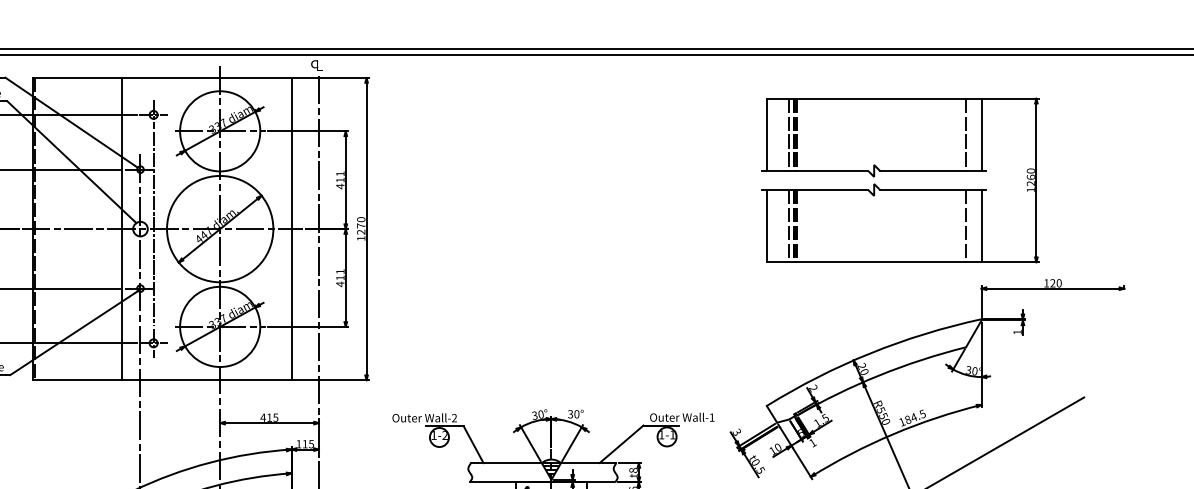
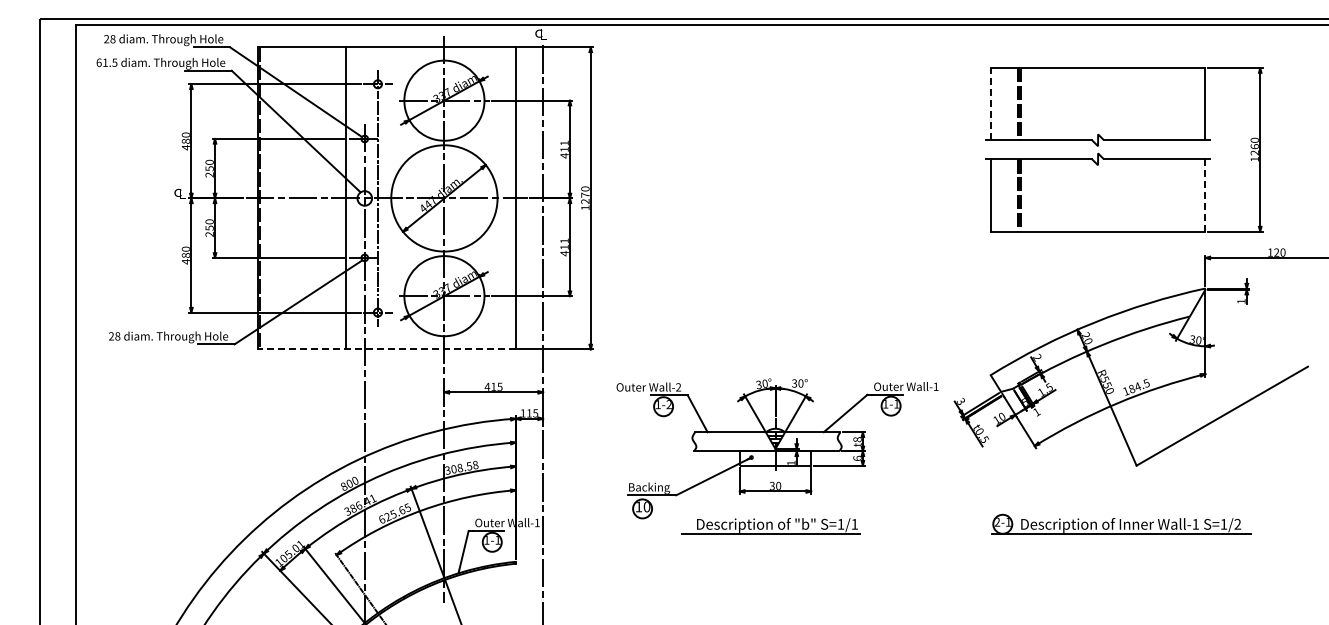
line: (766, 134) -> (990, 103), solid -> dashed
line: (789, 135) -> (1013, 104), removed
line: (965, 135) -> (1189, 104), removed
line: (981, 225) -> (1205, 194), solid -> dashed
line: (789, 226) -> (1013, 195), removed
line: (965, 226) -> (1189, 195), removed
line: (162, 380) -> (386, 349), solid -> dashed

